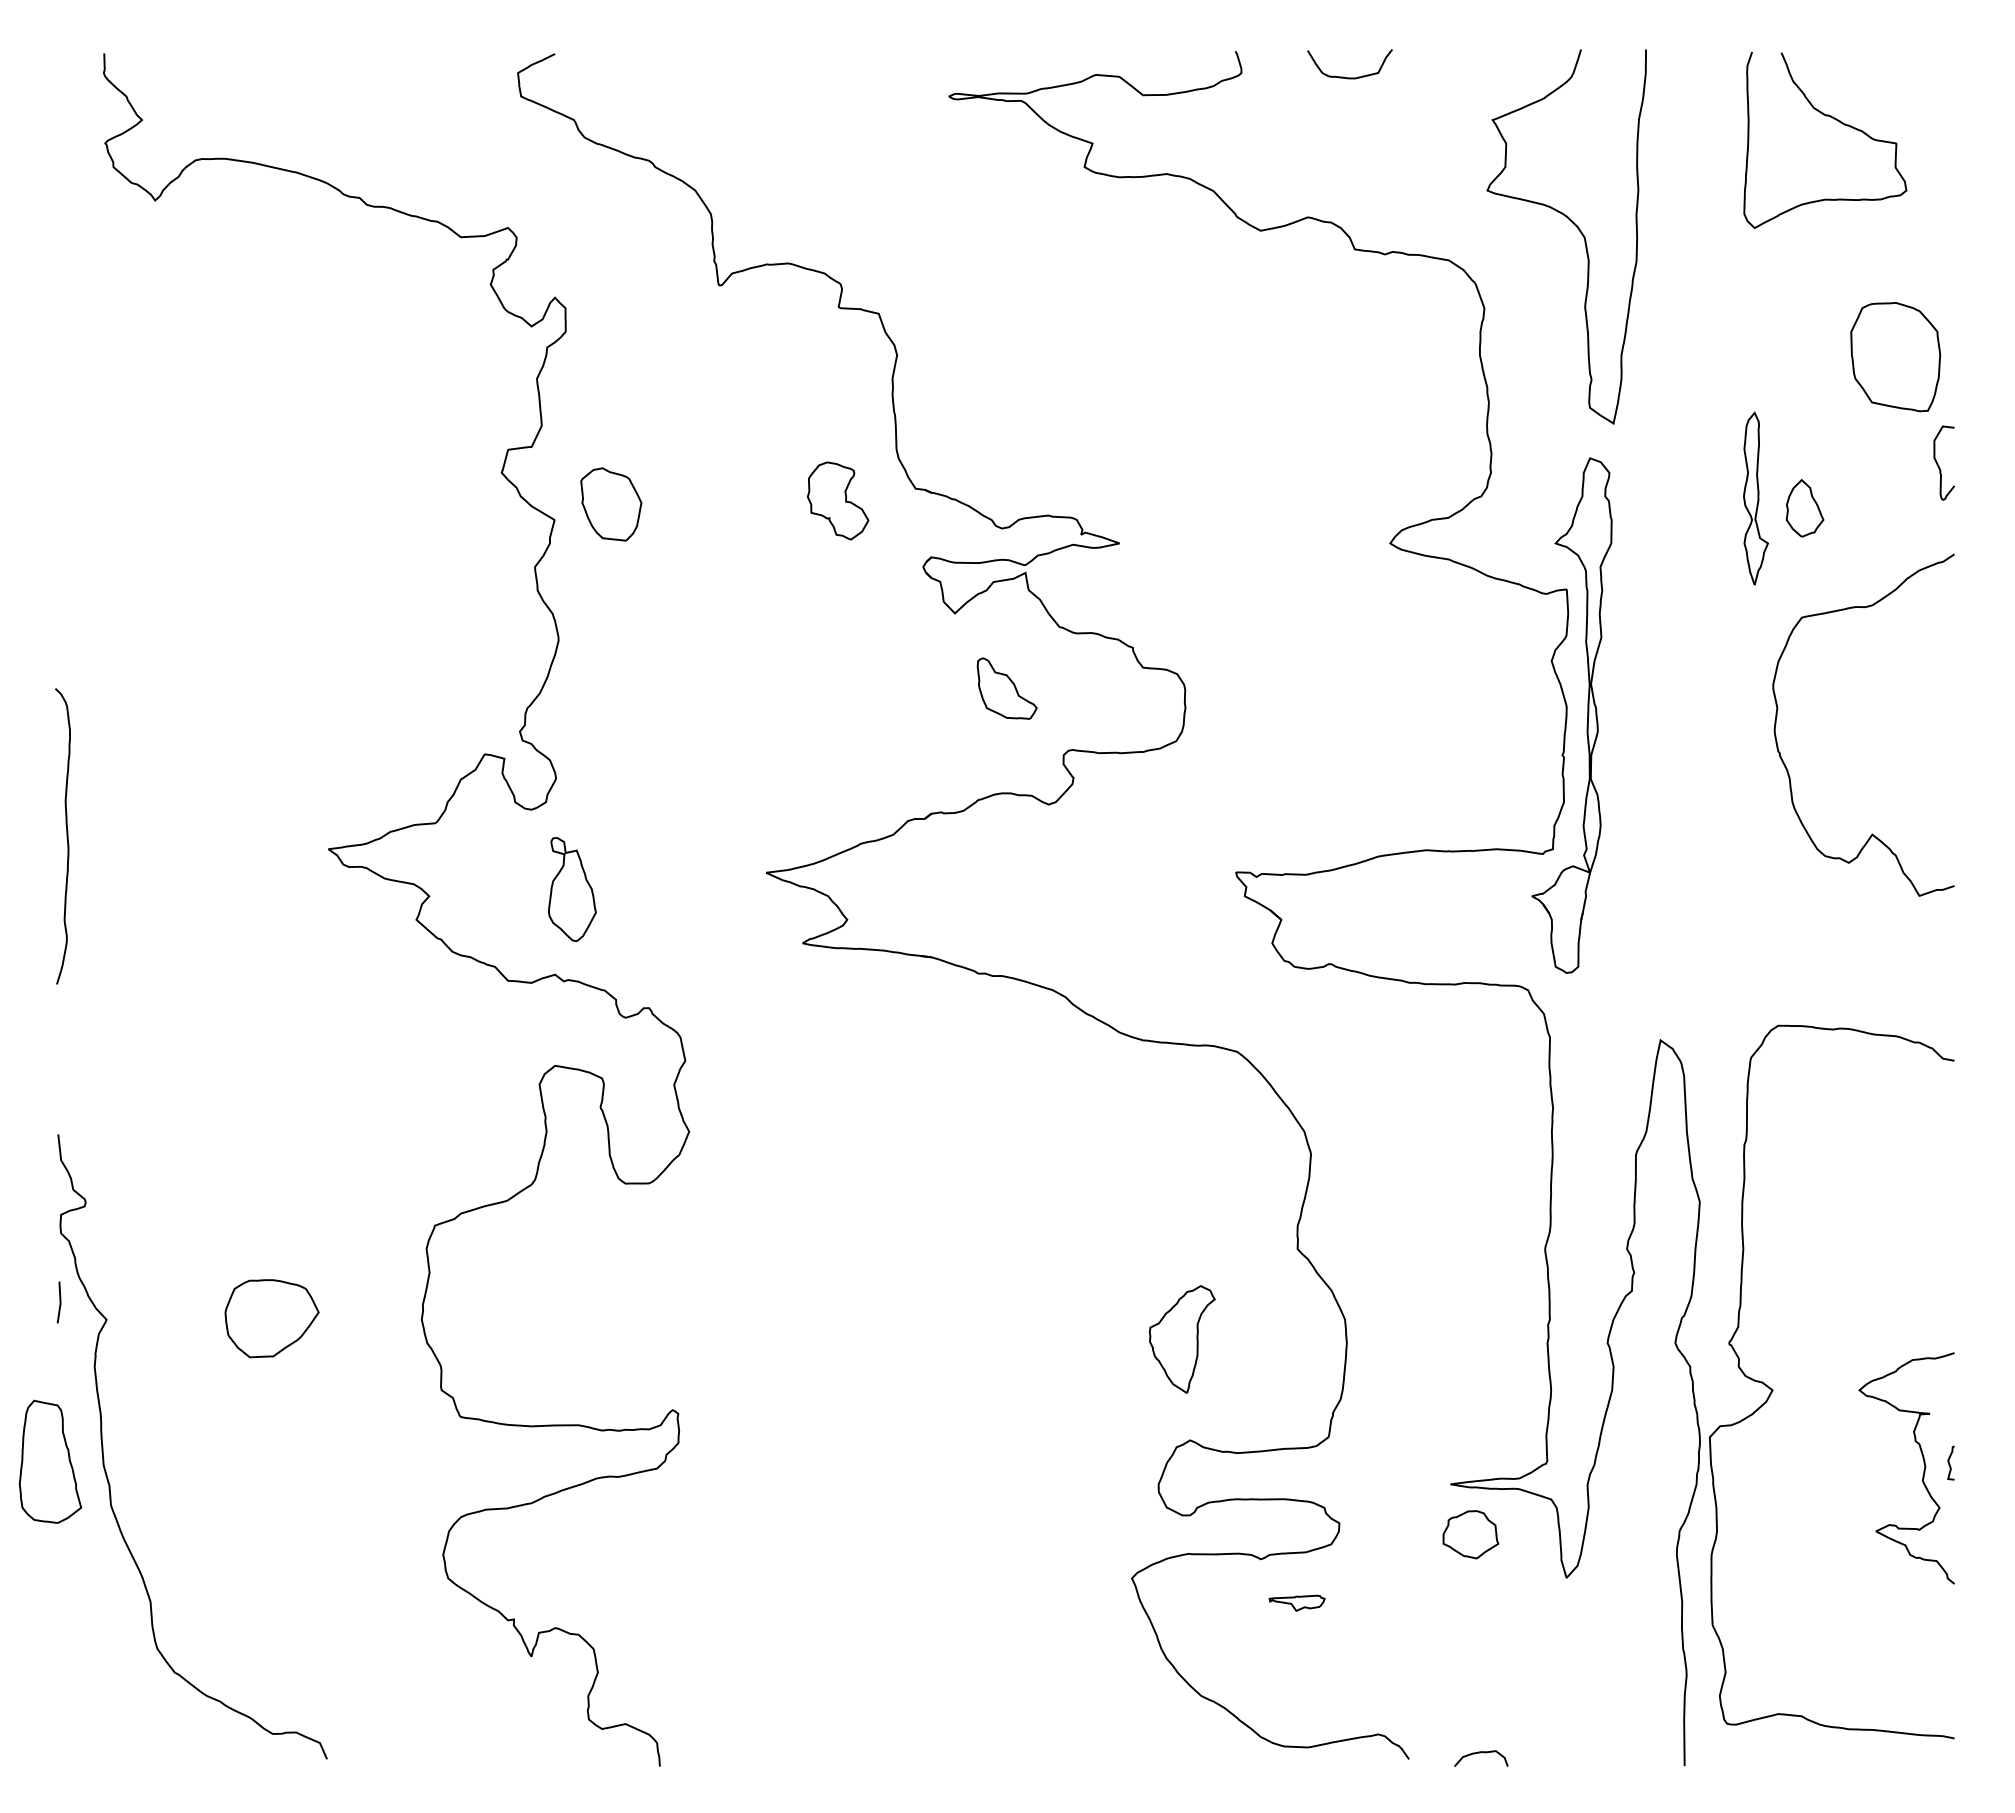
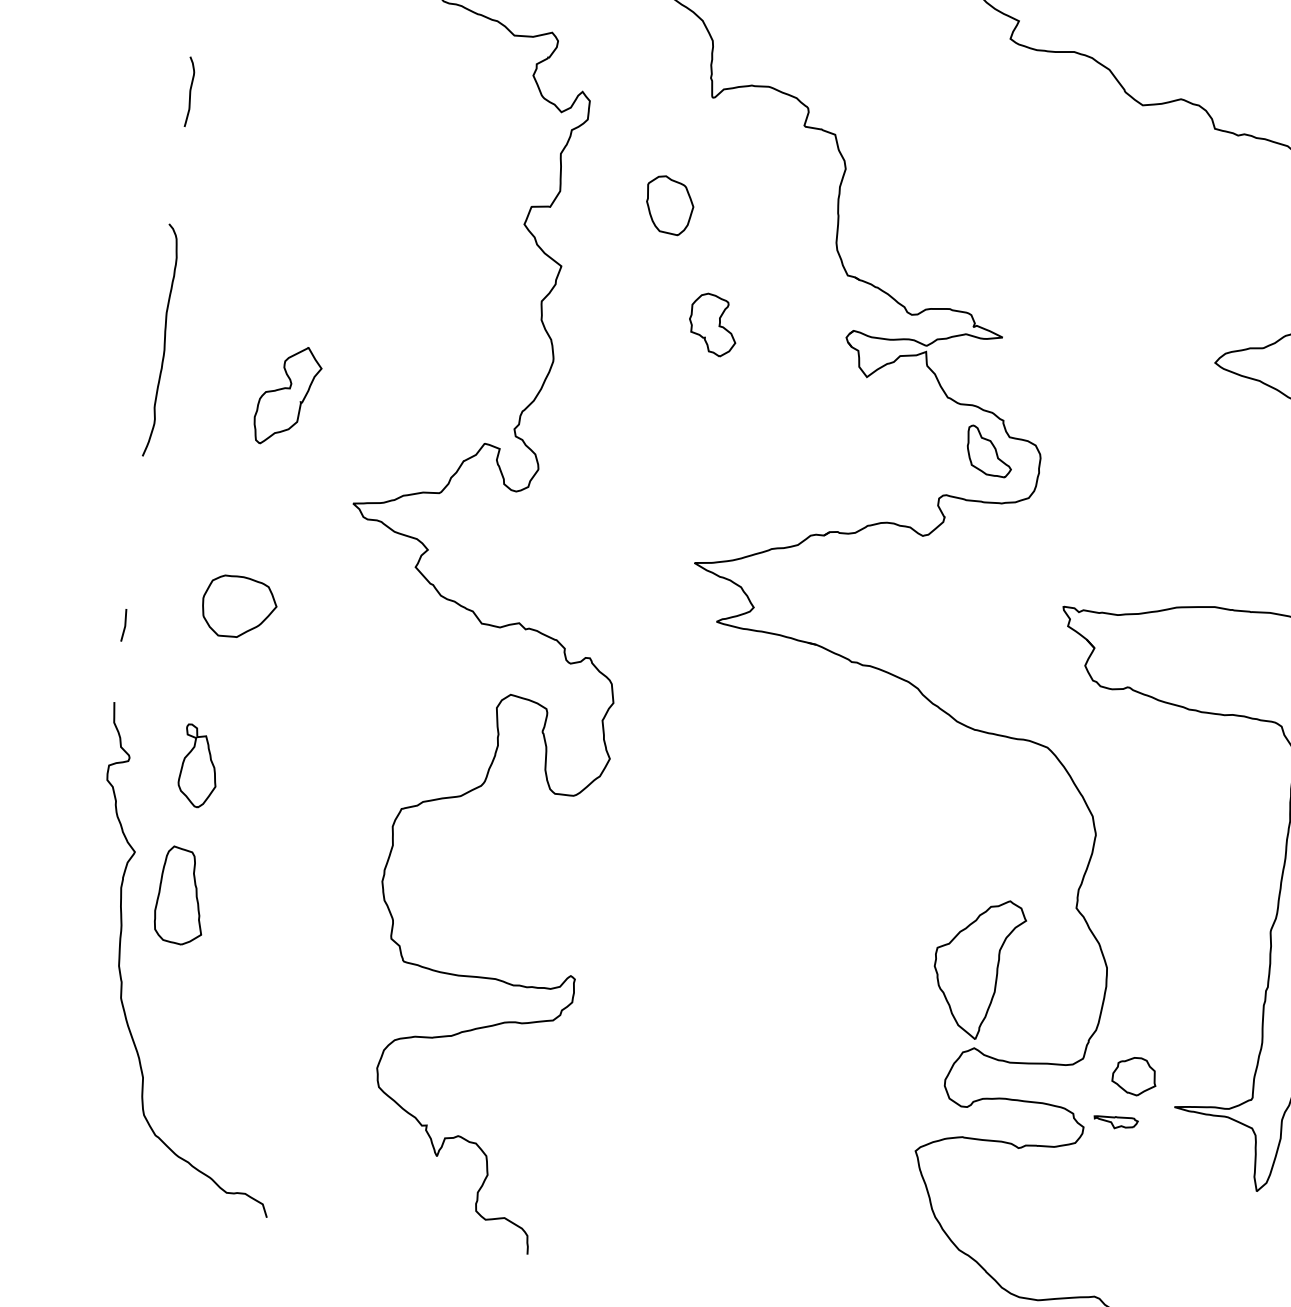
curve: (61, 356) -> (189, 91), added
part: (838, 500) -> (713, 324), moved
part: (611, 504) -> (669, 205), moved
part: (1006, 688) -> (989, 451), moved
part: (230, 723) -> (288, 395), added
curve: (66, 836) -> (163, 341), moved
part: (572, 889) -> (199, 766), moved
line: (59, 1302) -> (124, 625), moved
part: (271, 1318) -> (238, 607), moved
part: (1182, 1339) -> (977, 968), size x1.67
part: (50, 1461) -> (181, 895), moved
part: (1470, 1534) -> (1134, 1076), moved
part: (1296, 1602) -> (1115, 1121), moved

